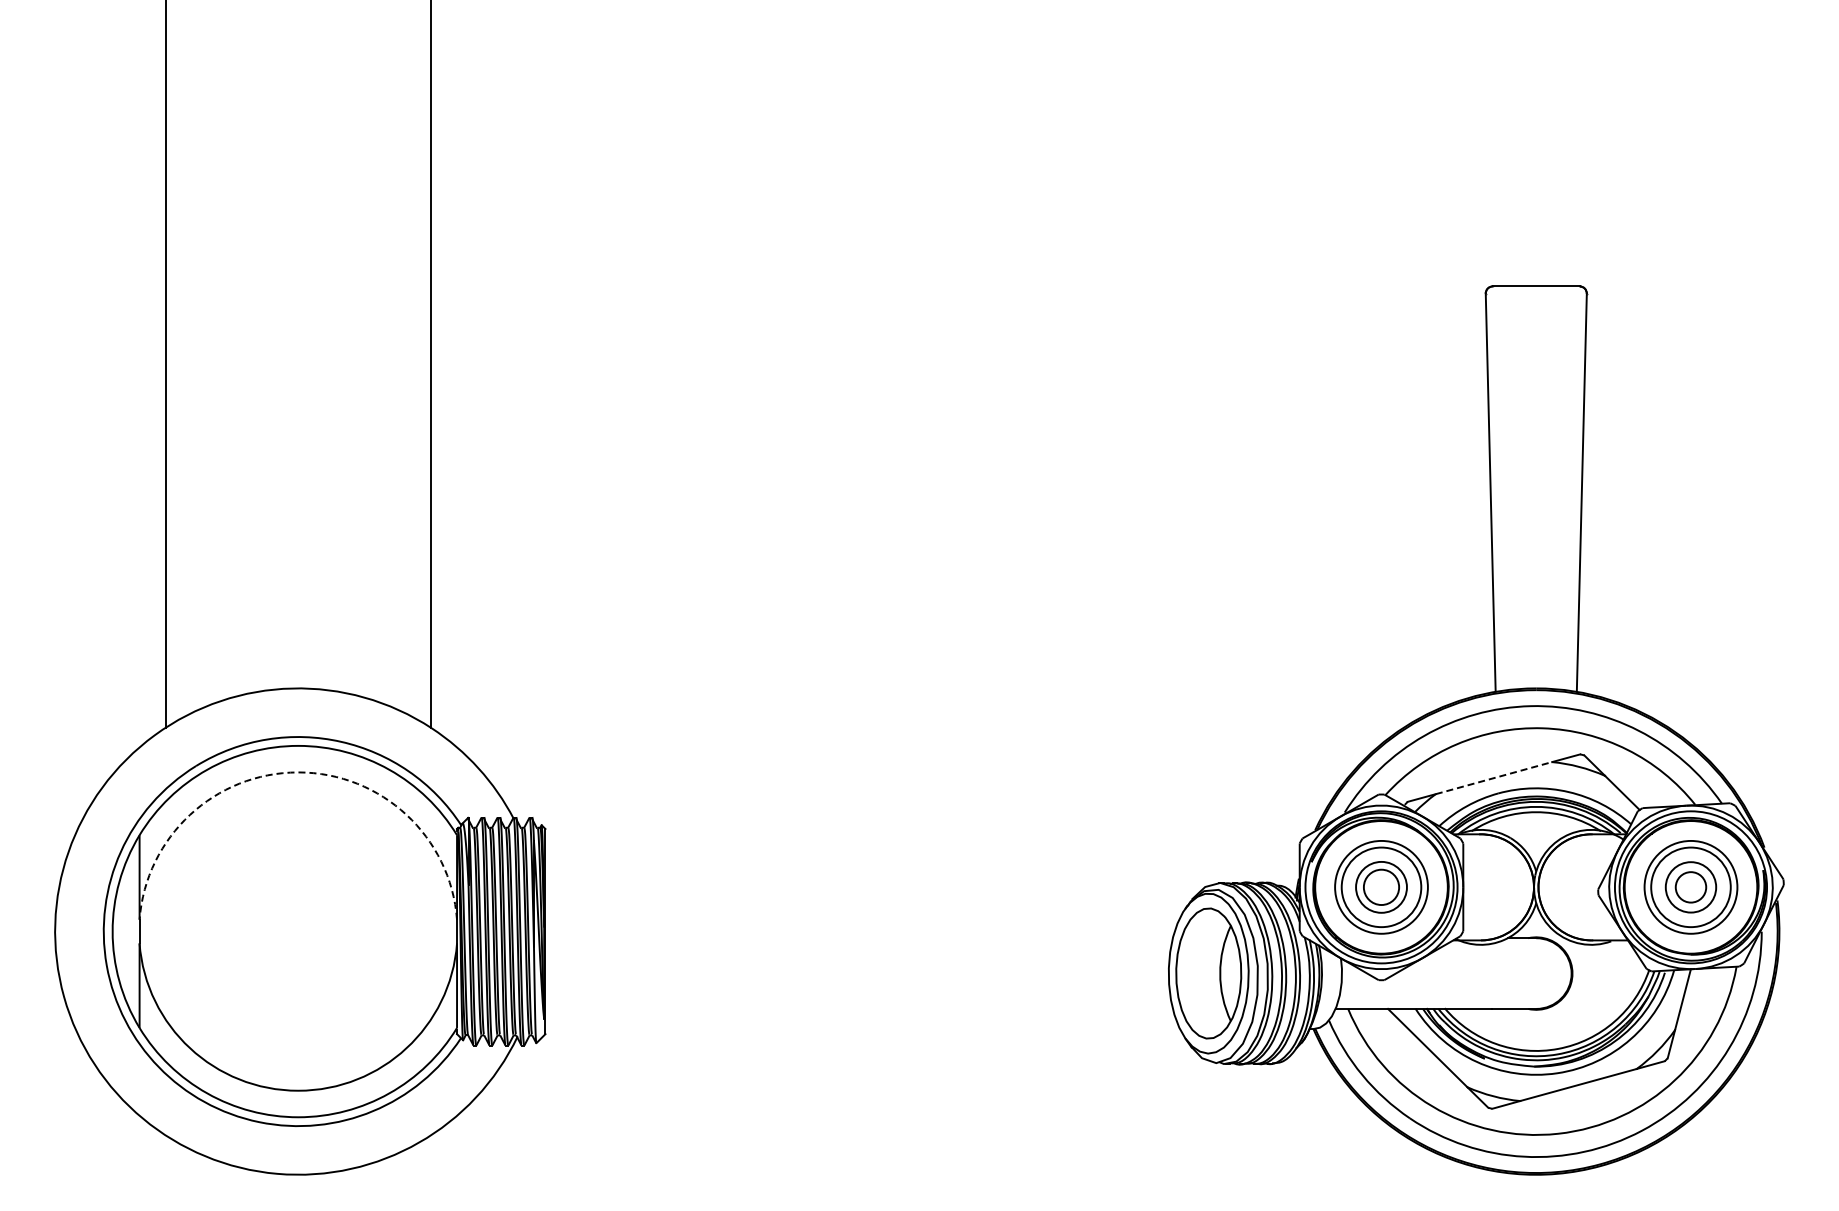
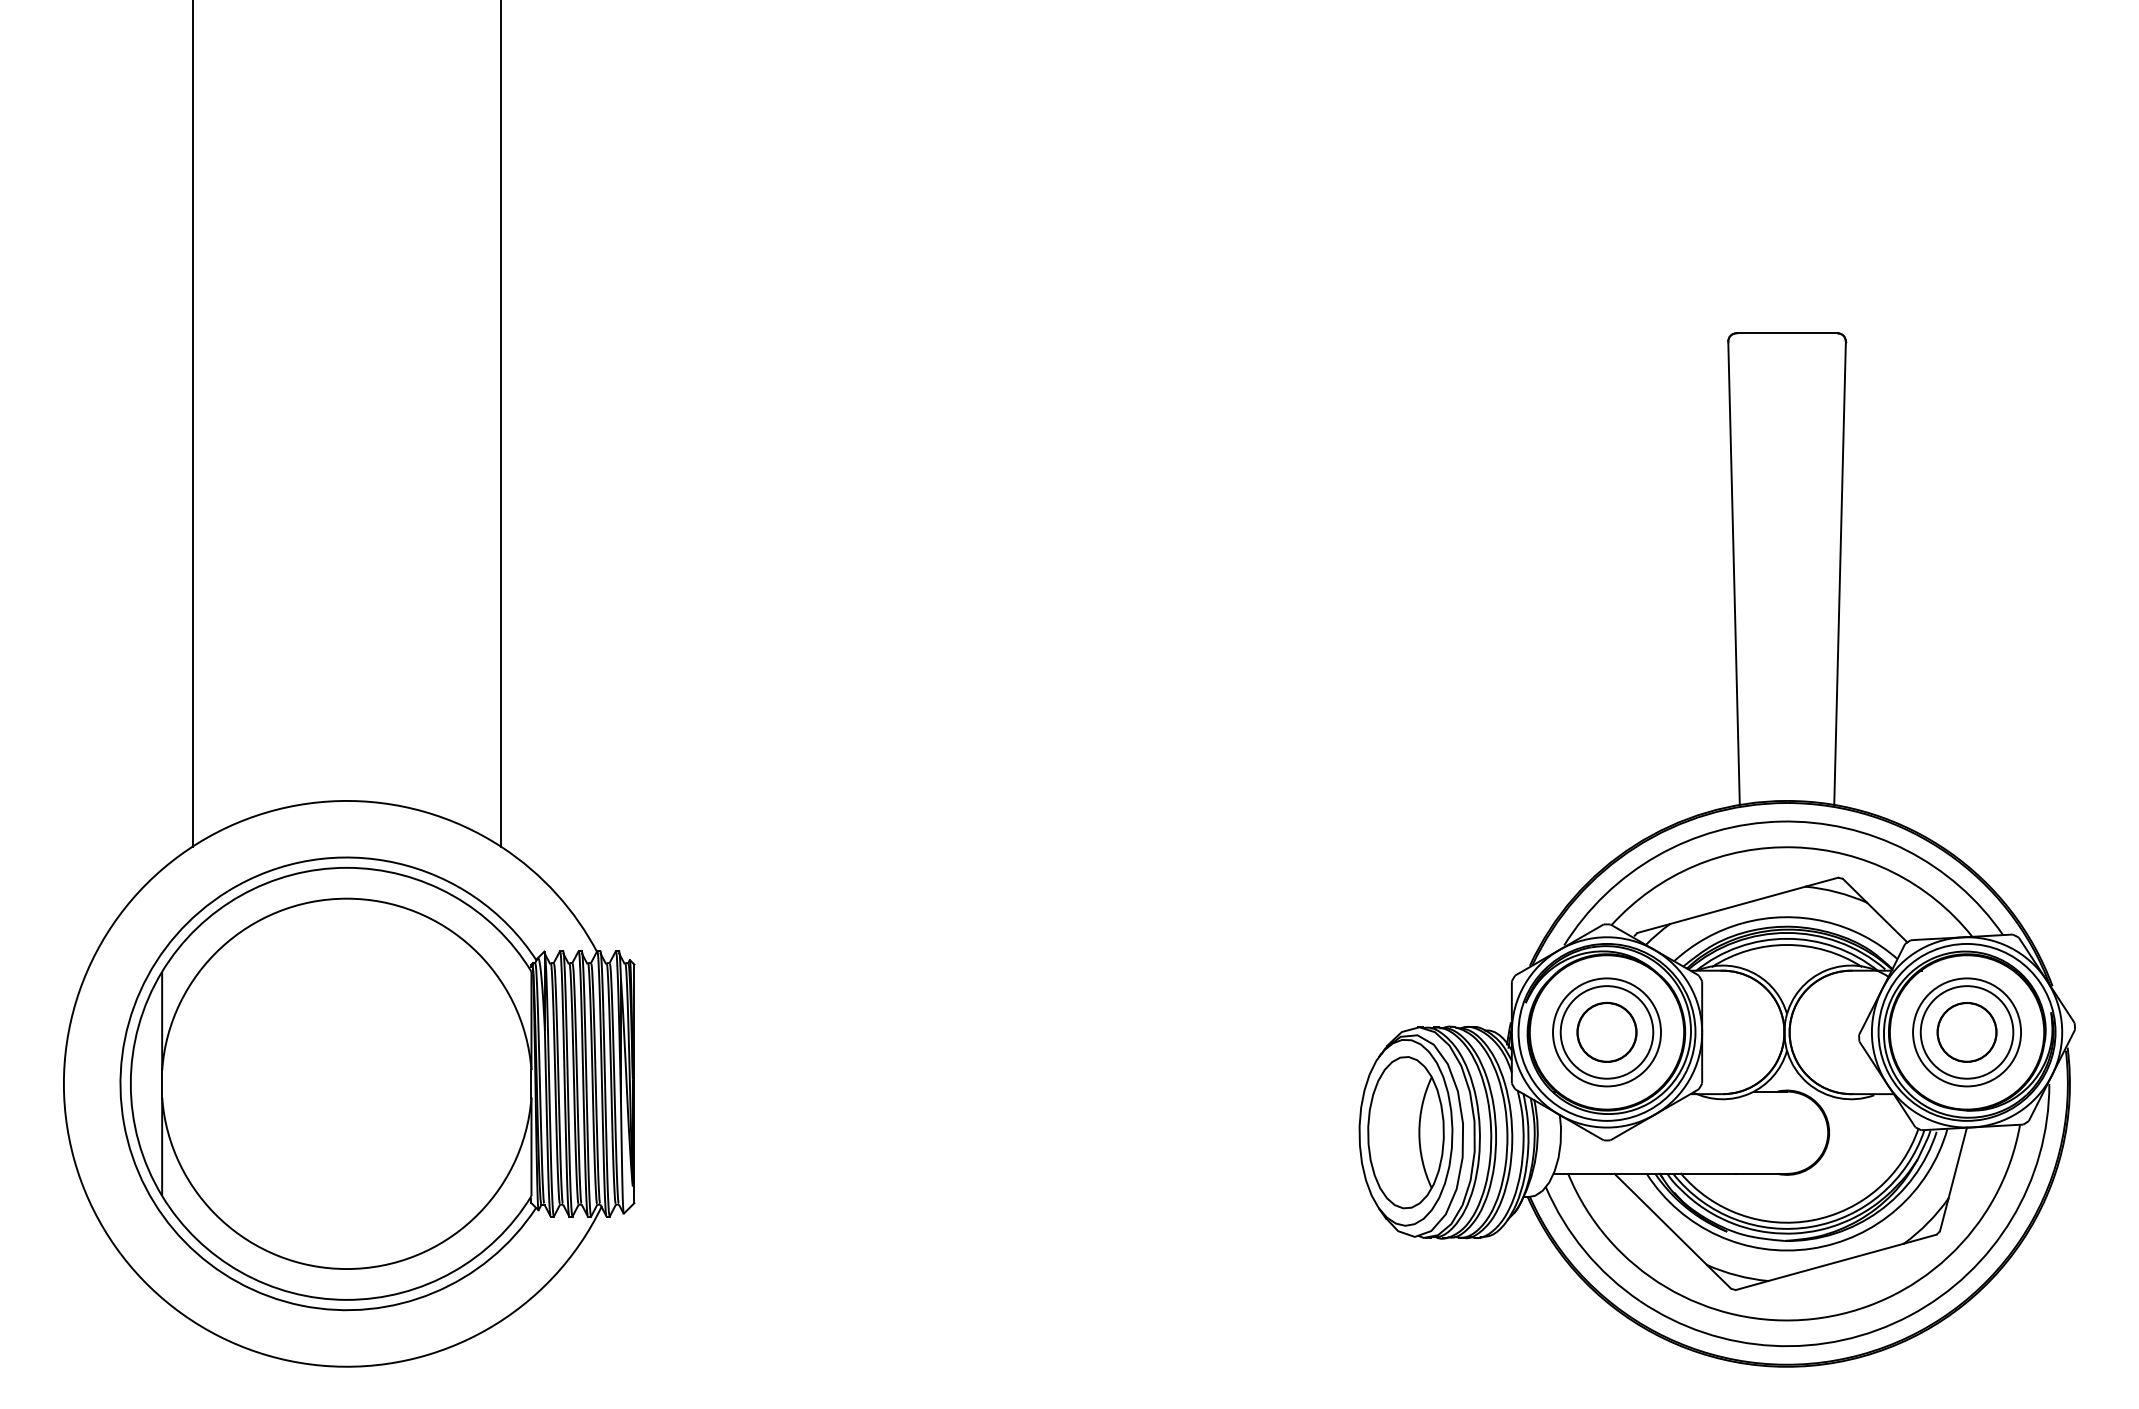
arc: (298, 772) -> (347, 898), dashed -> solid
line: (1494, 777) -> (1738, 904), dashed -> solid
circle: (1690, 886) -> (1966, 1031), size x1.67
circle: (1381, 887) -> (1606, 1032), size x1.43

